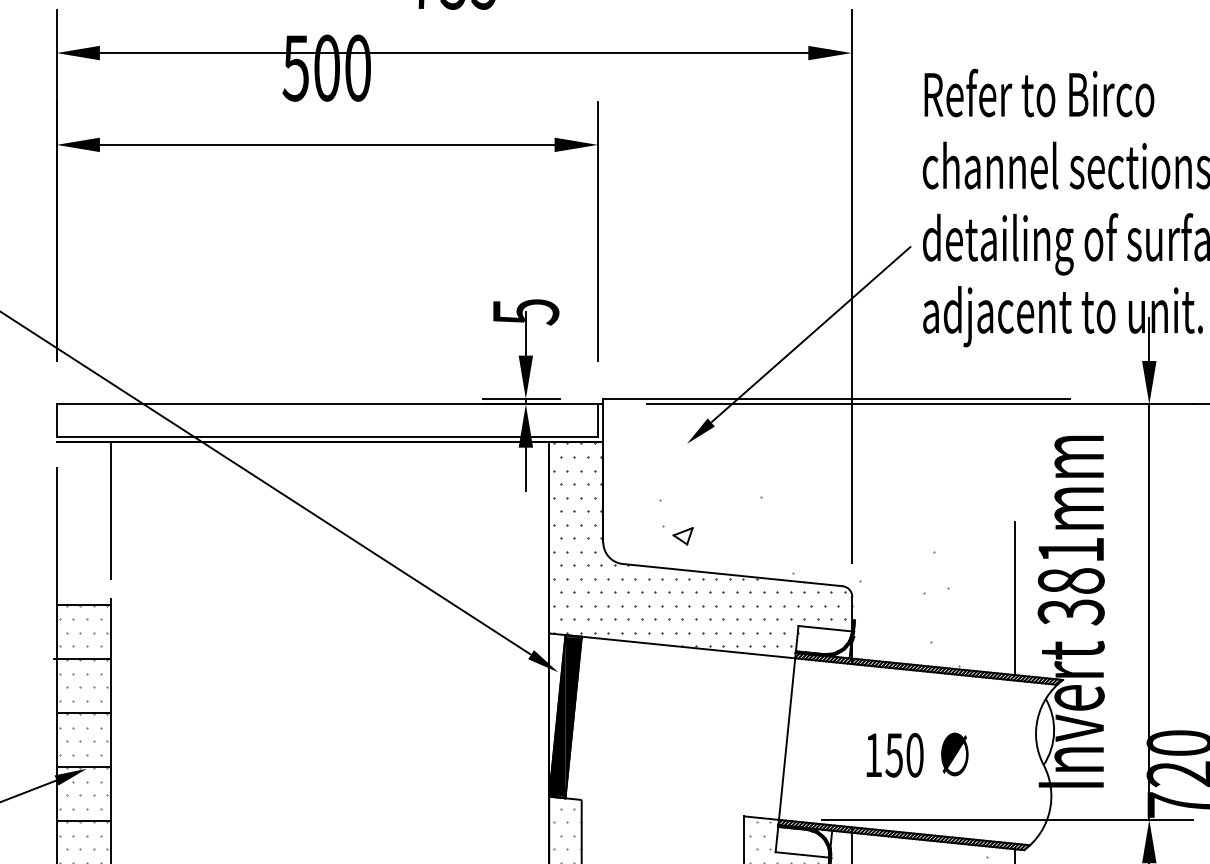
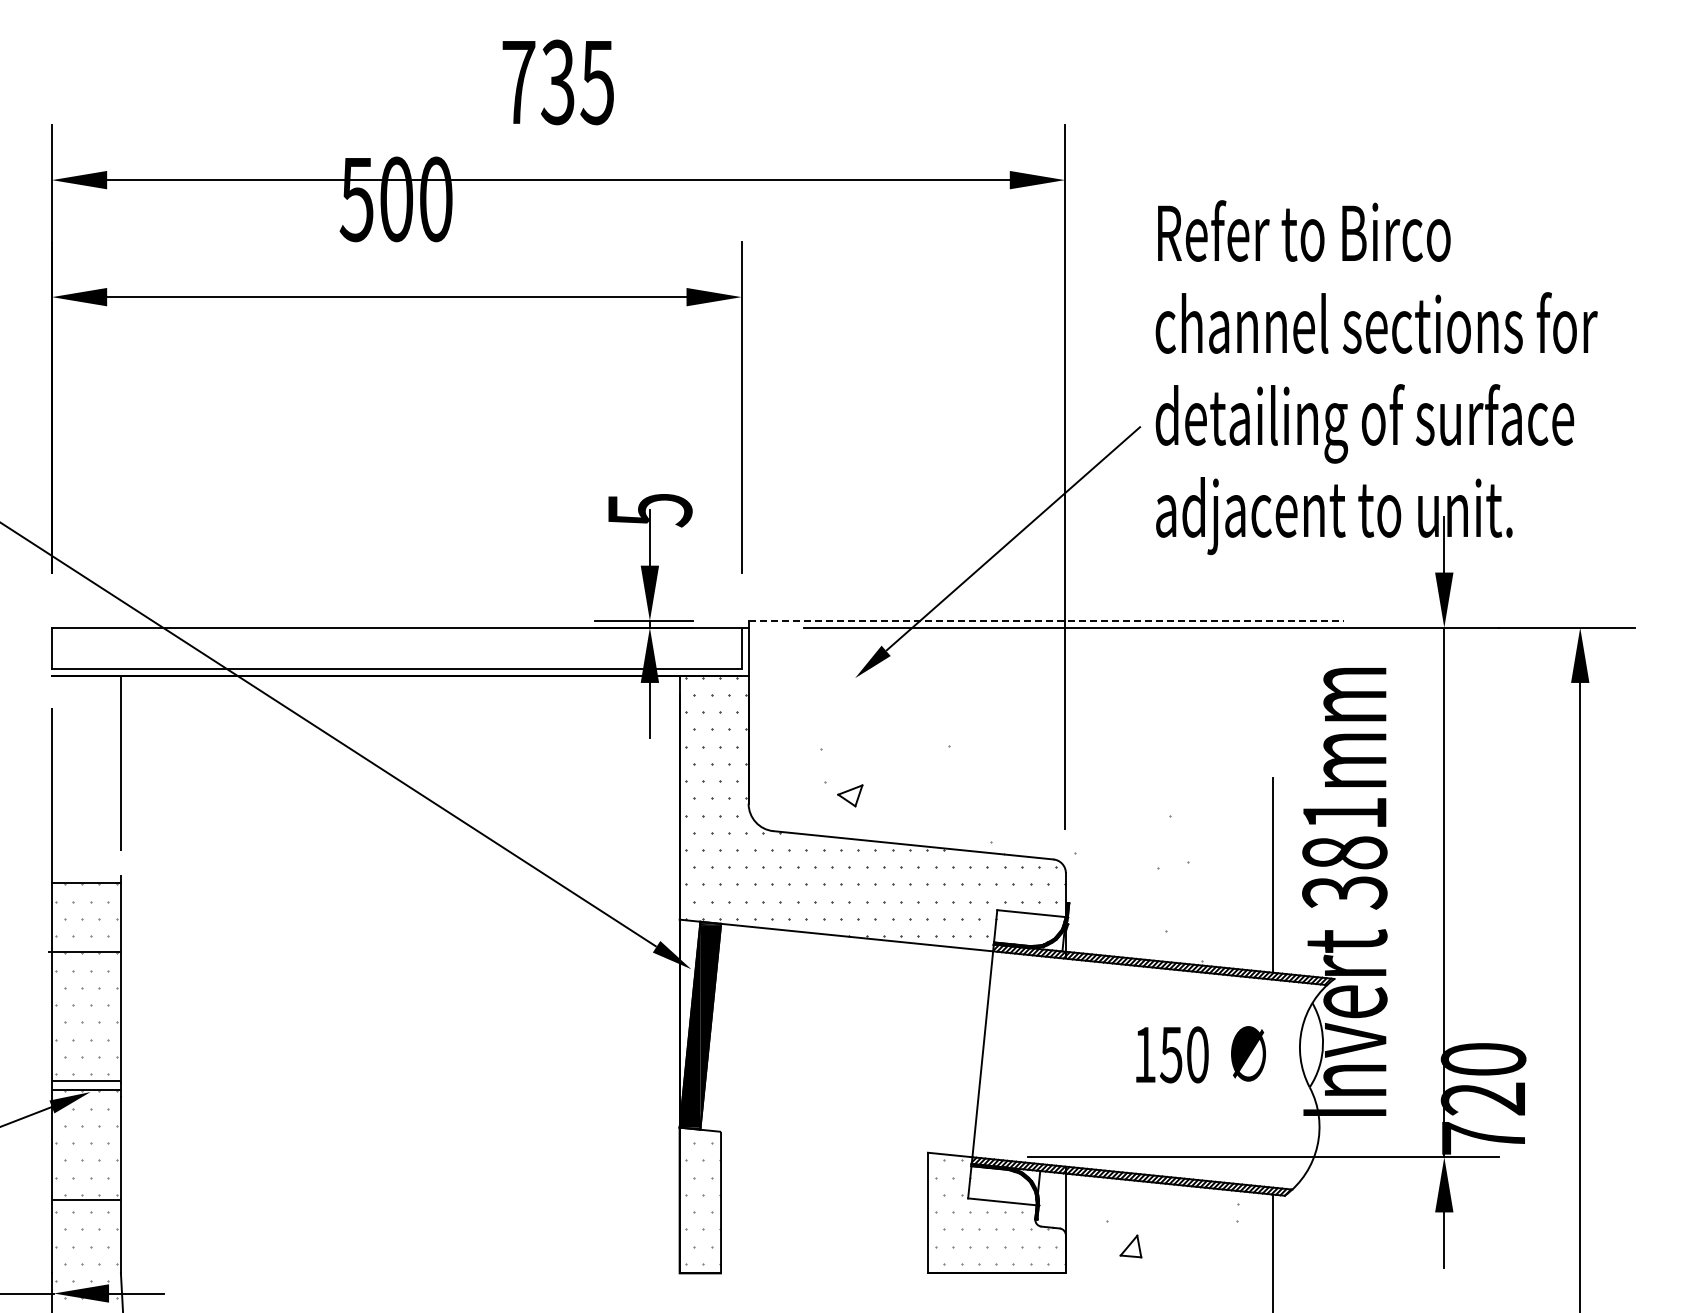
line: (837, 398) -> (1046, 620), solid -> dashed
line: (82, 712) -> (85, 1080), moved
text: (917, 754) -> (1200, 1054), moved
line: (82, 820) -> (85, 1199), moved

